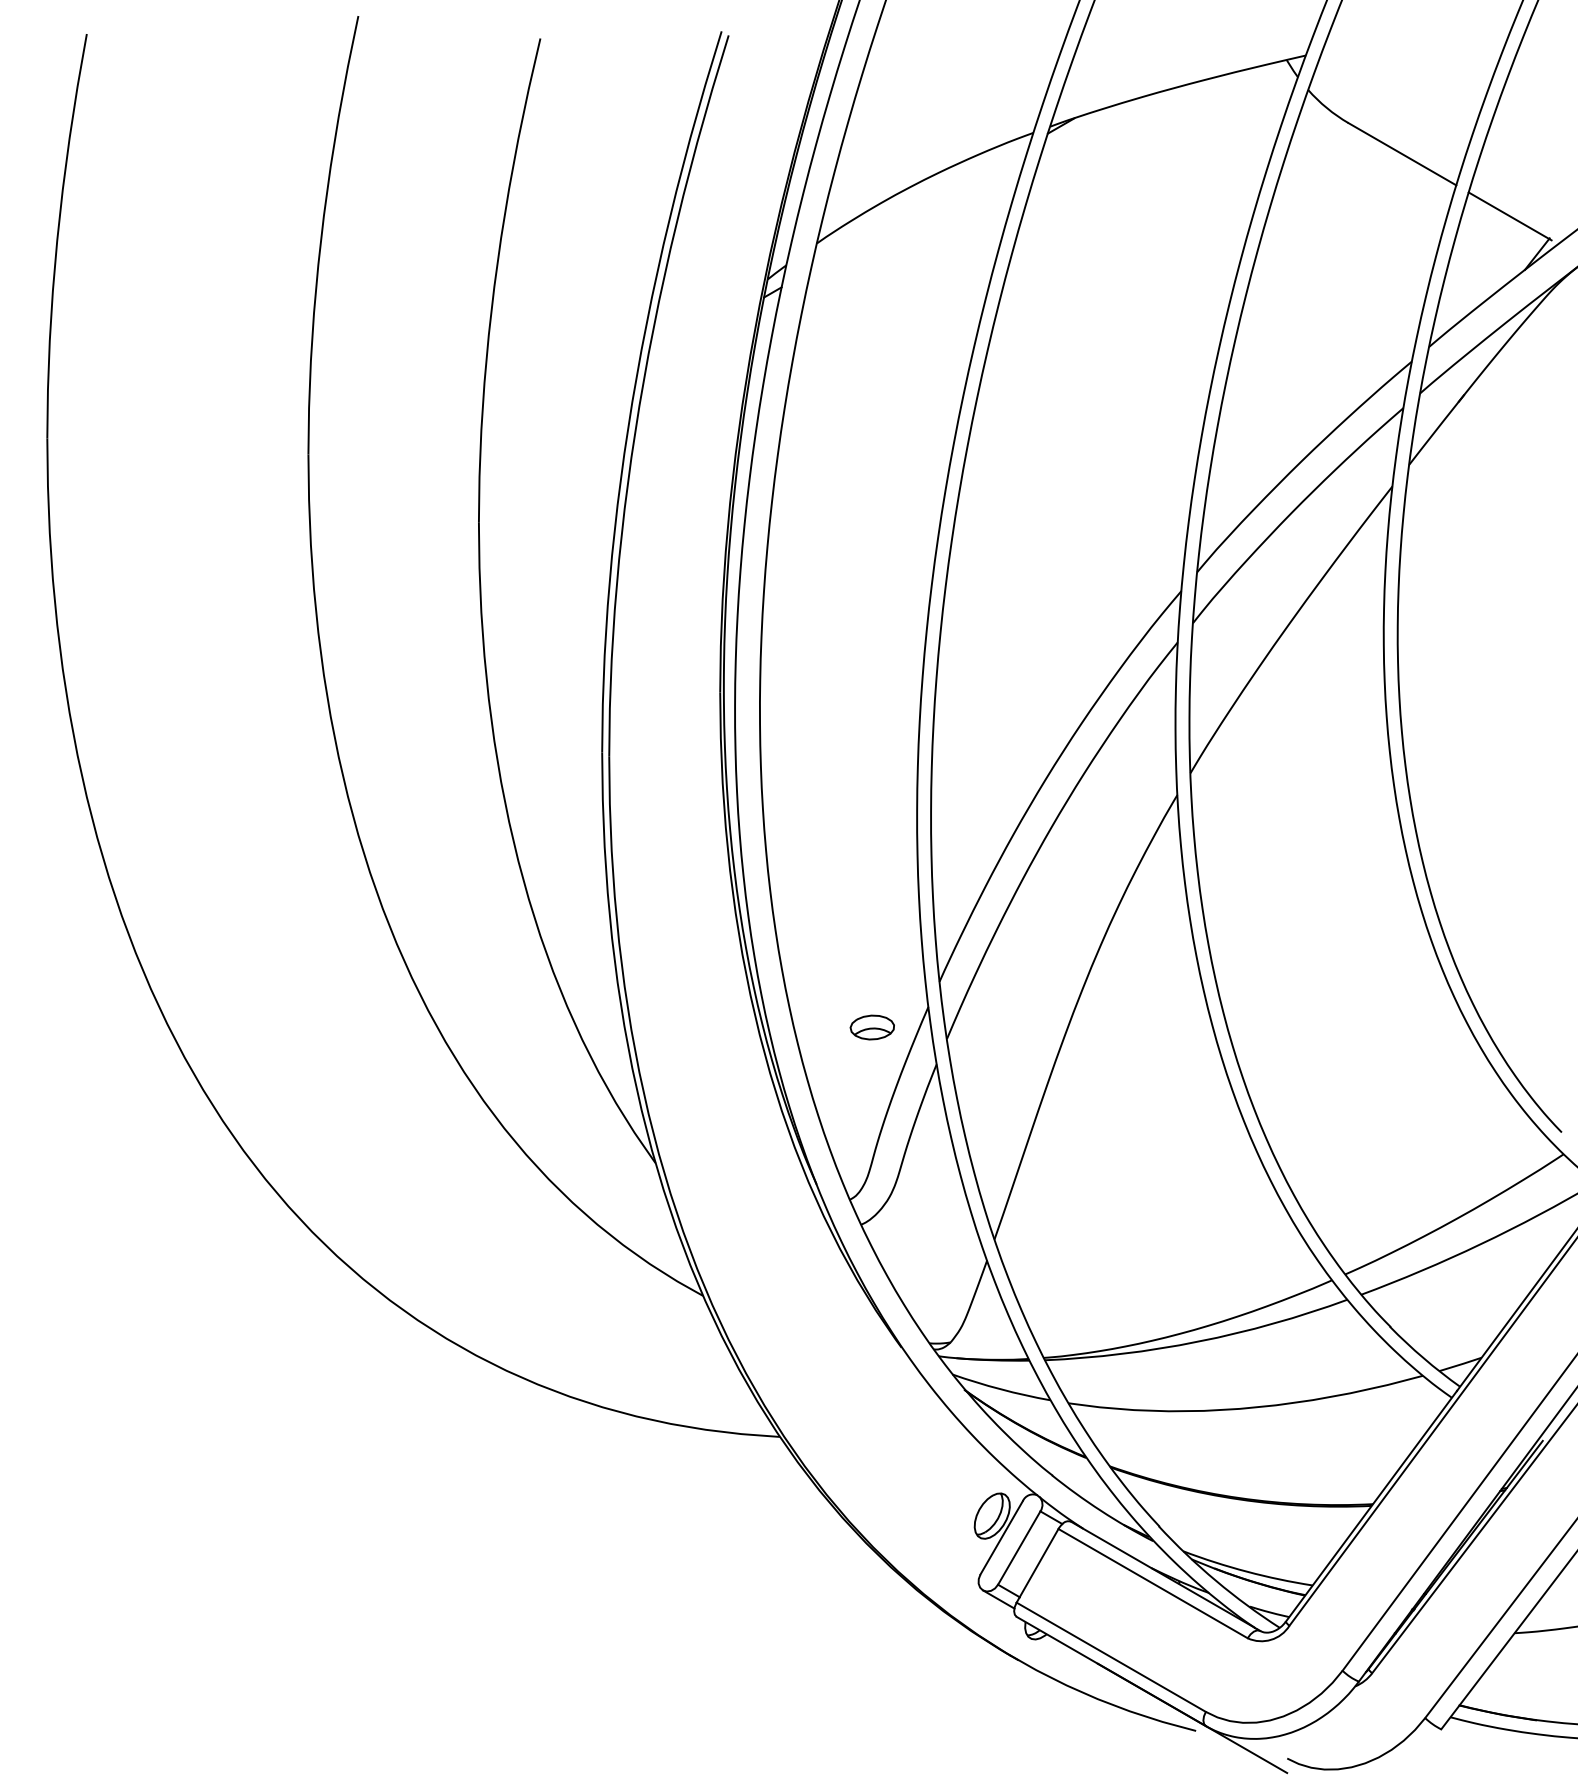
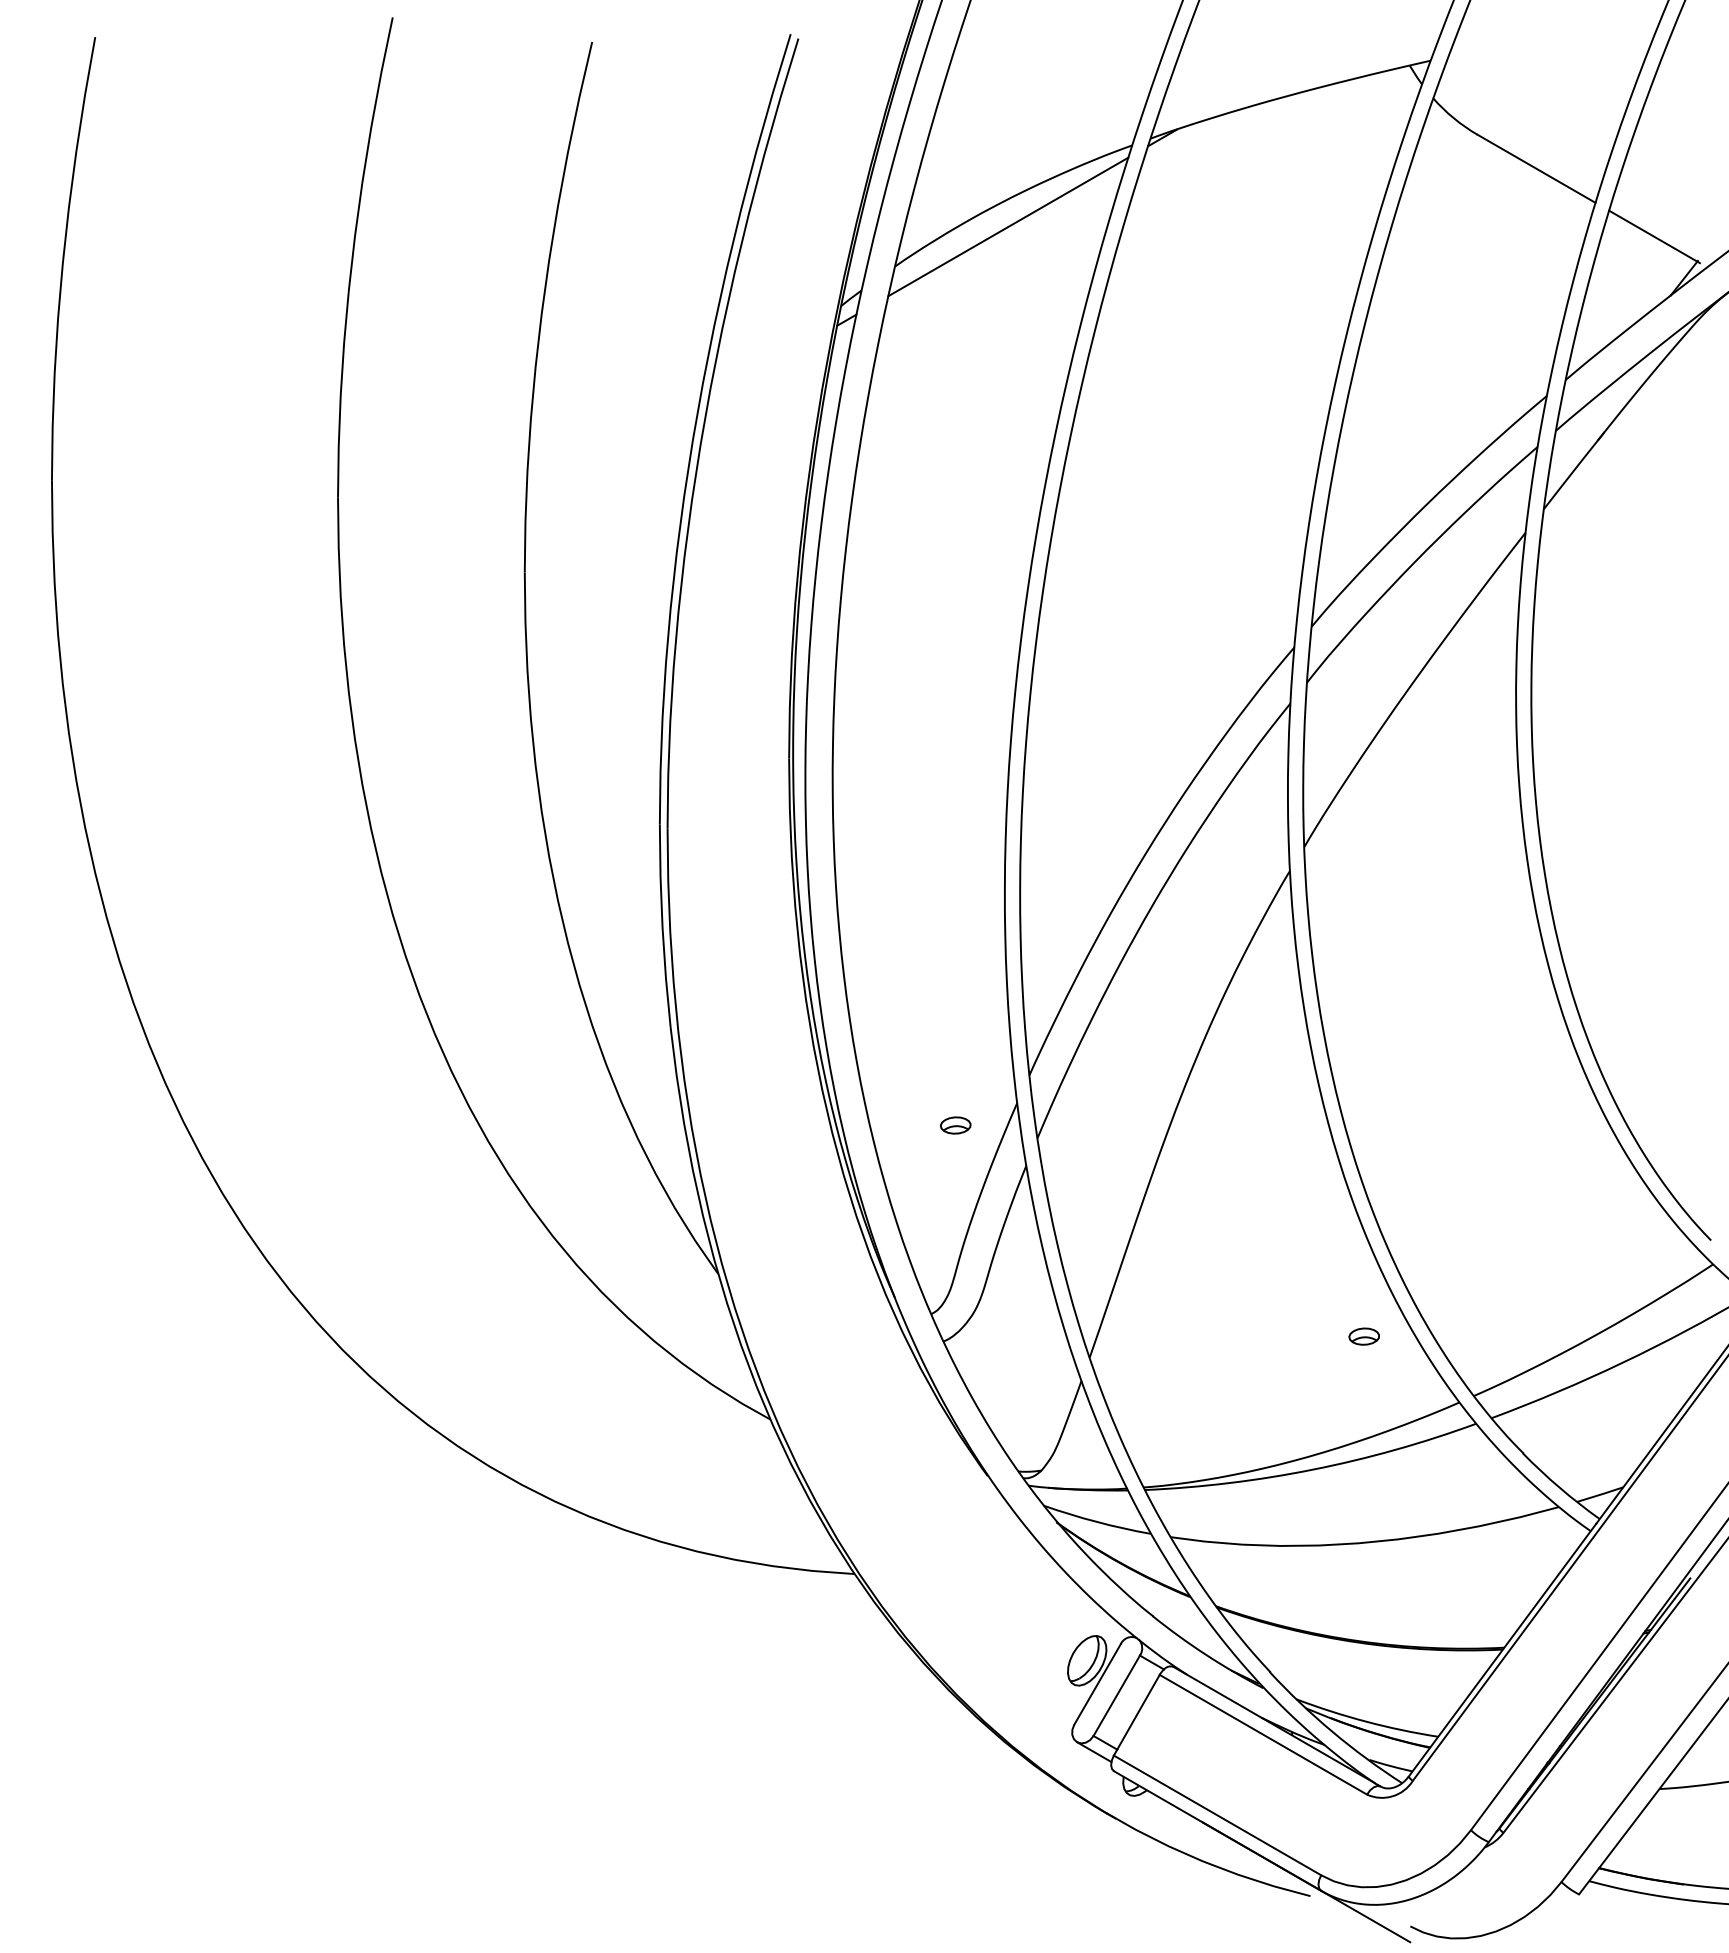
line: (920, 206) -> (1008, 226), added
part: (872, 1027) -> (955, 1125), size x0.62
part: (1244, 1220) -> (1363, 1336), added

